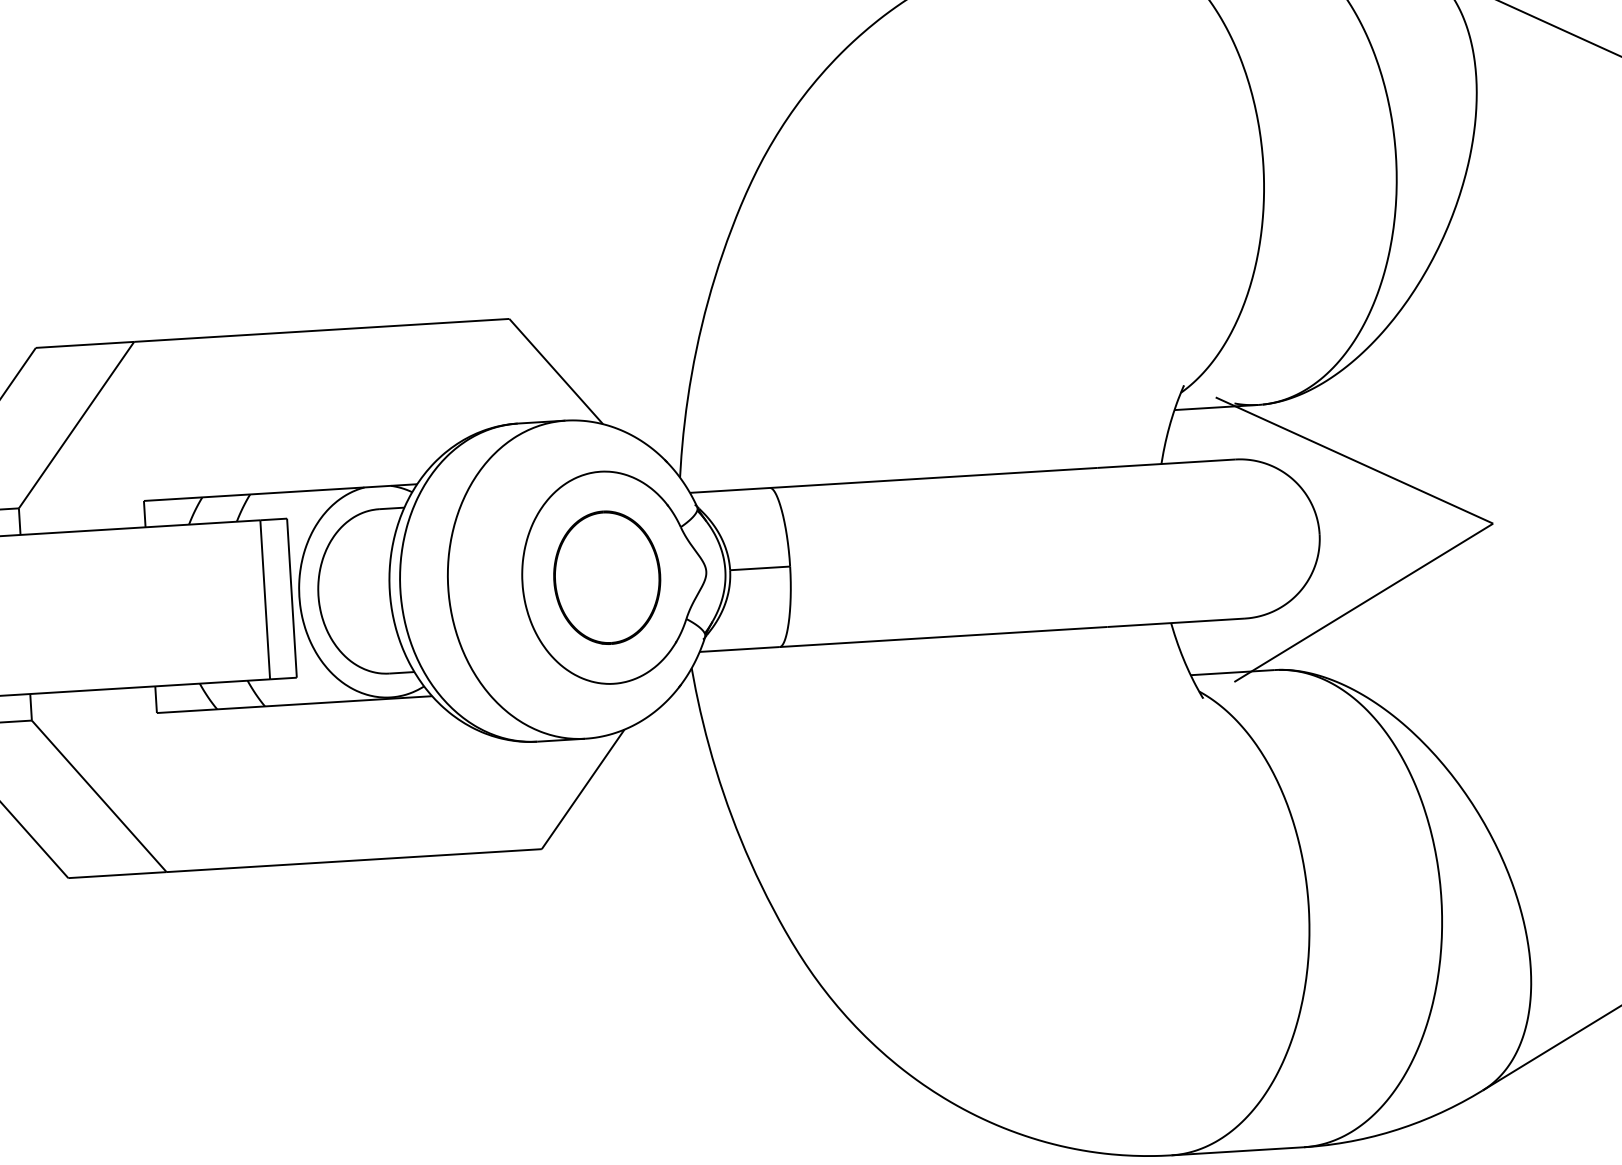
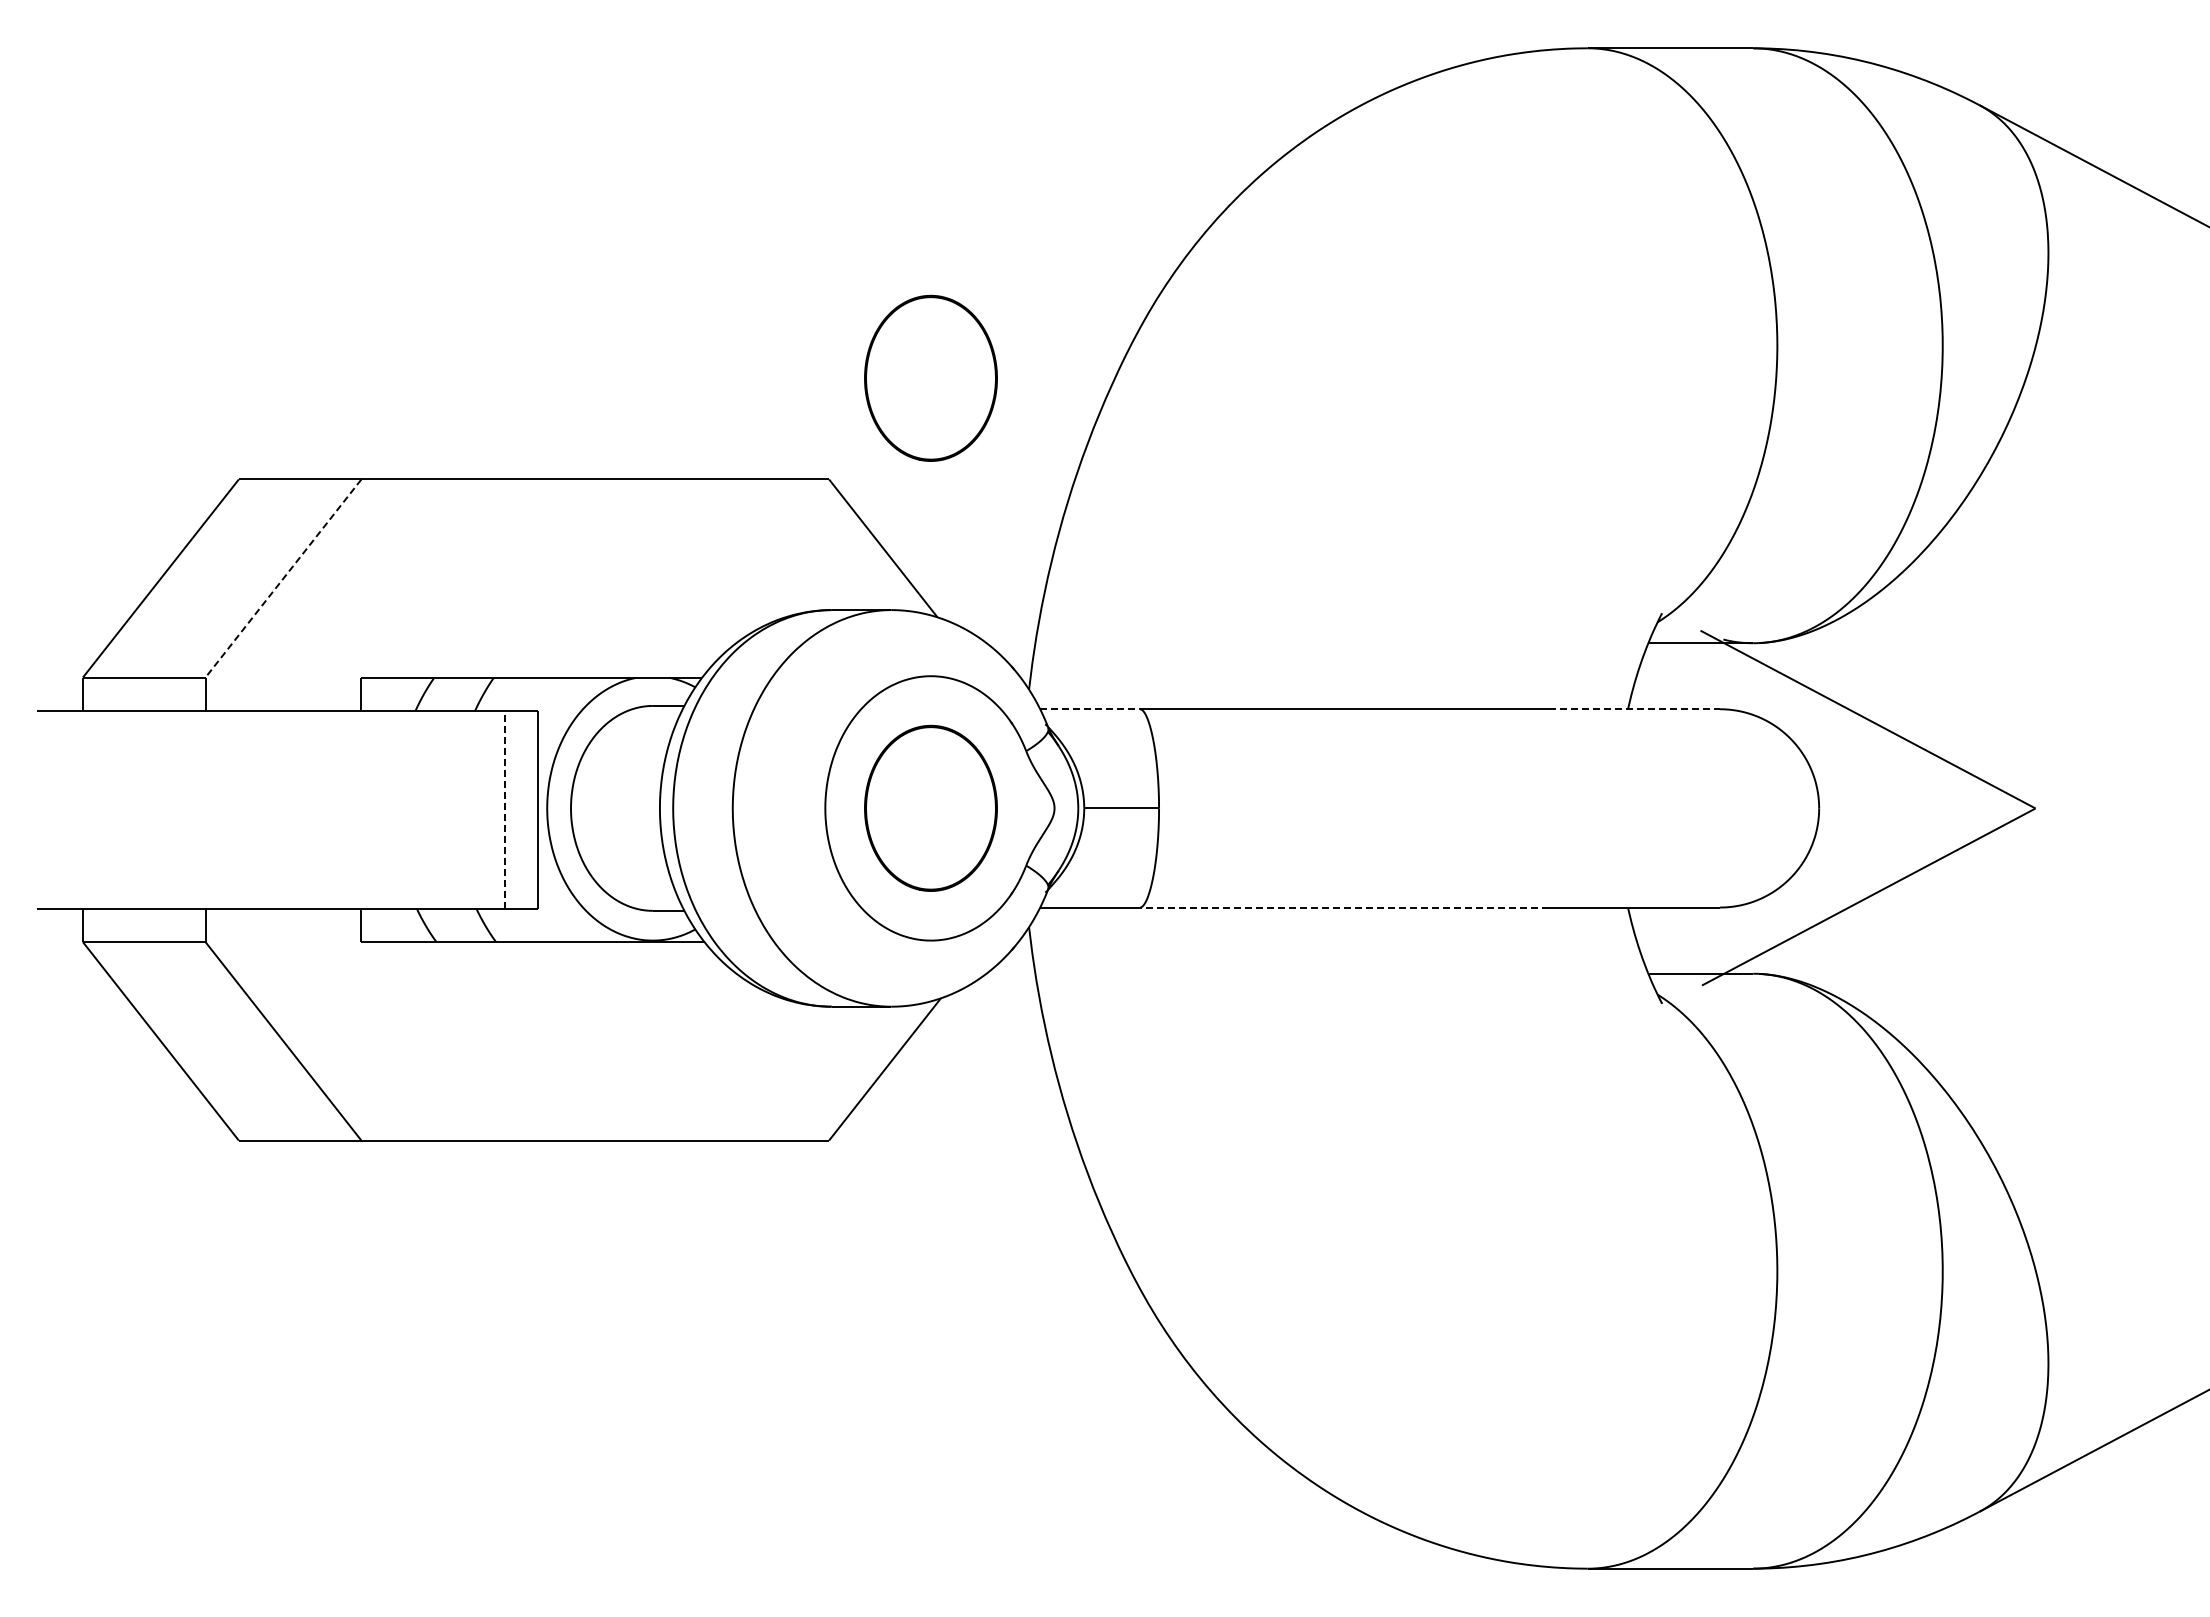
part: (585, 232) -> (930, 377), added
line: (76, 425) -> (283, 578), solid -> dashed
line: (1166, 463) -> (1634, 709), solid -> dashed
line: (730, 490) -> (1090, 709), solid -> dashed
line: (265, 599) -> (504, 809), solid -> dashed
line: (942, 637) -> (1343, 907), solid -> dashed

